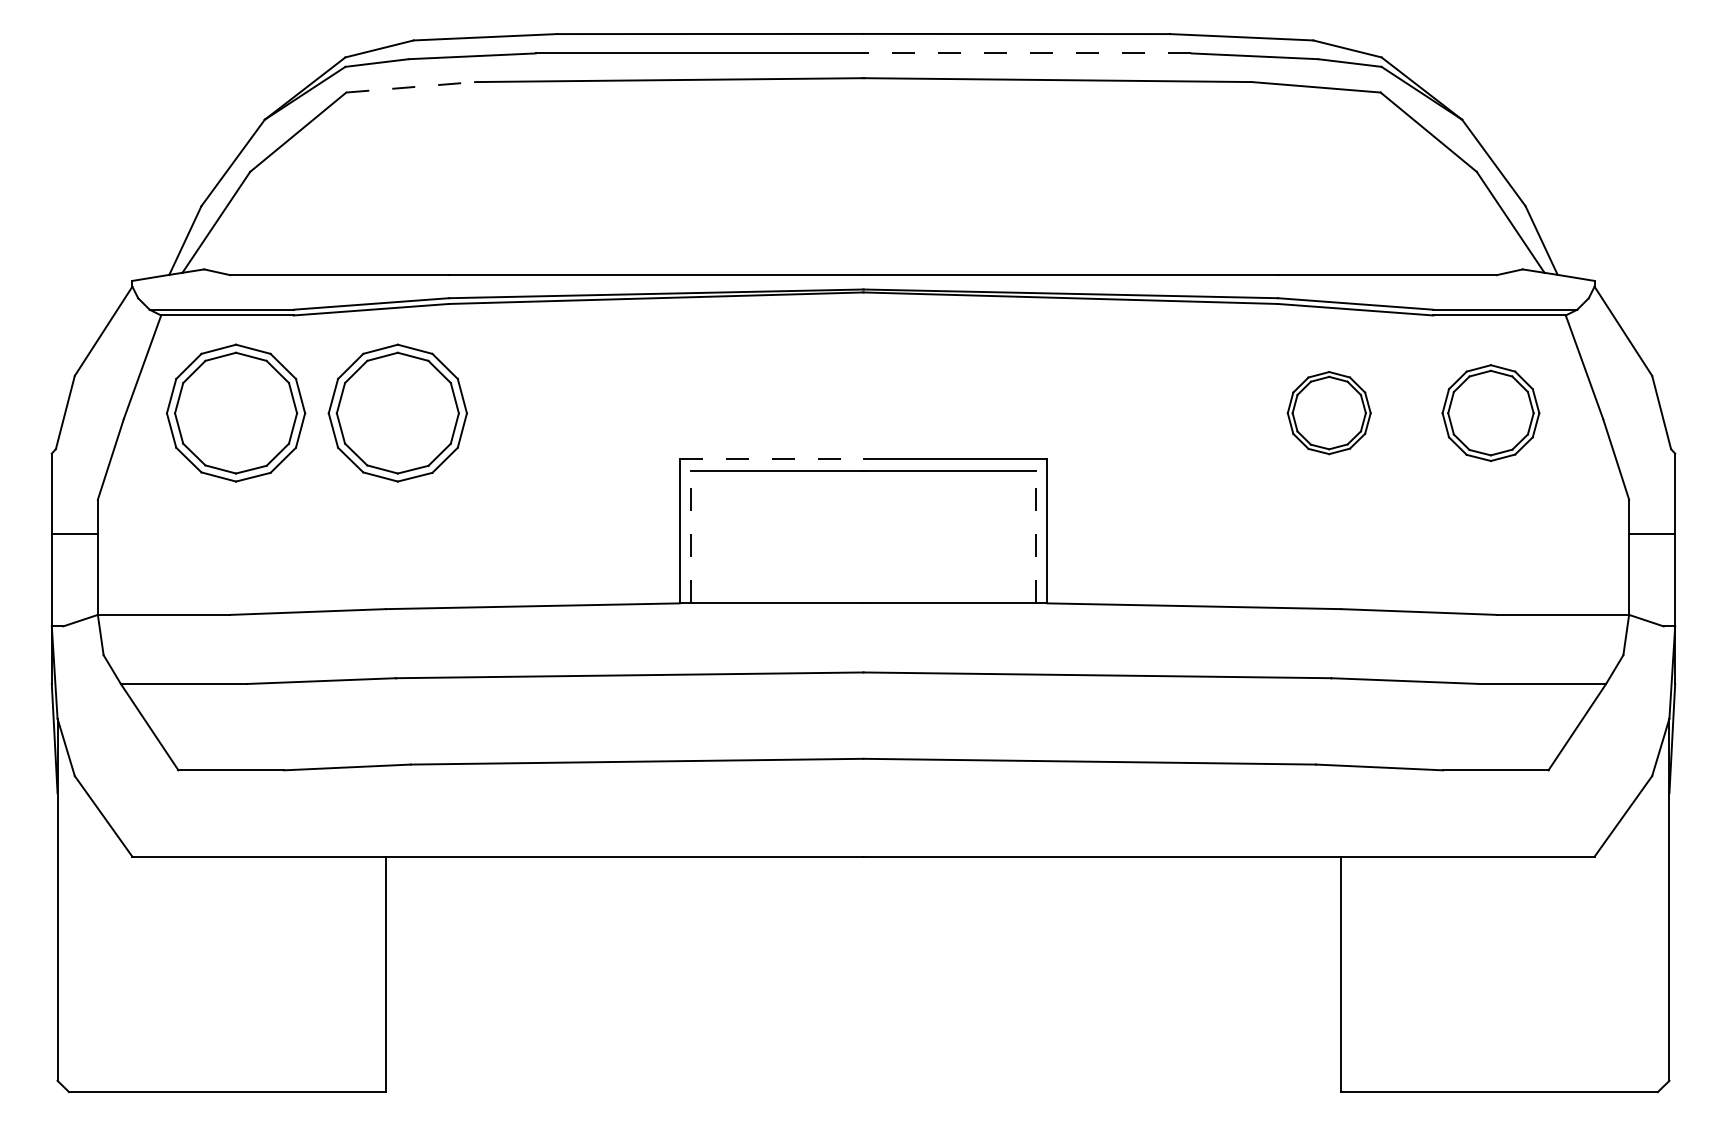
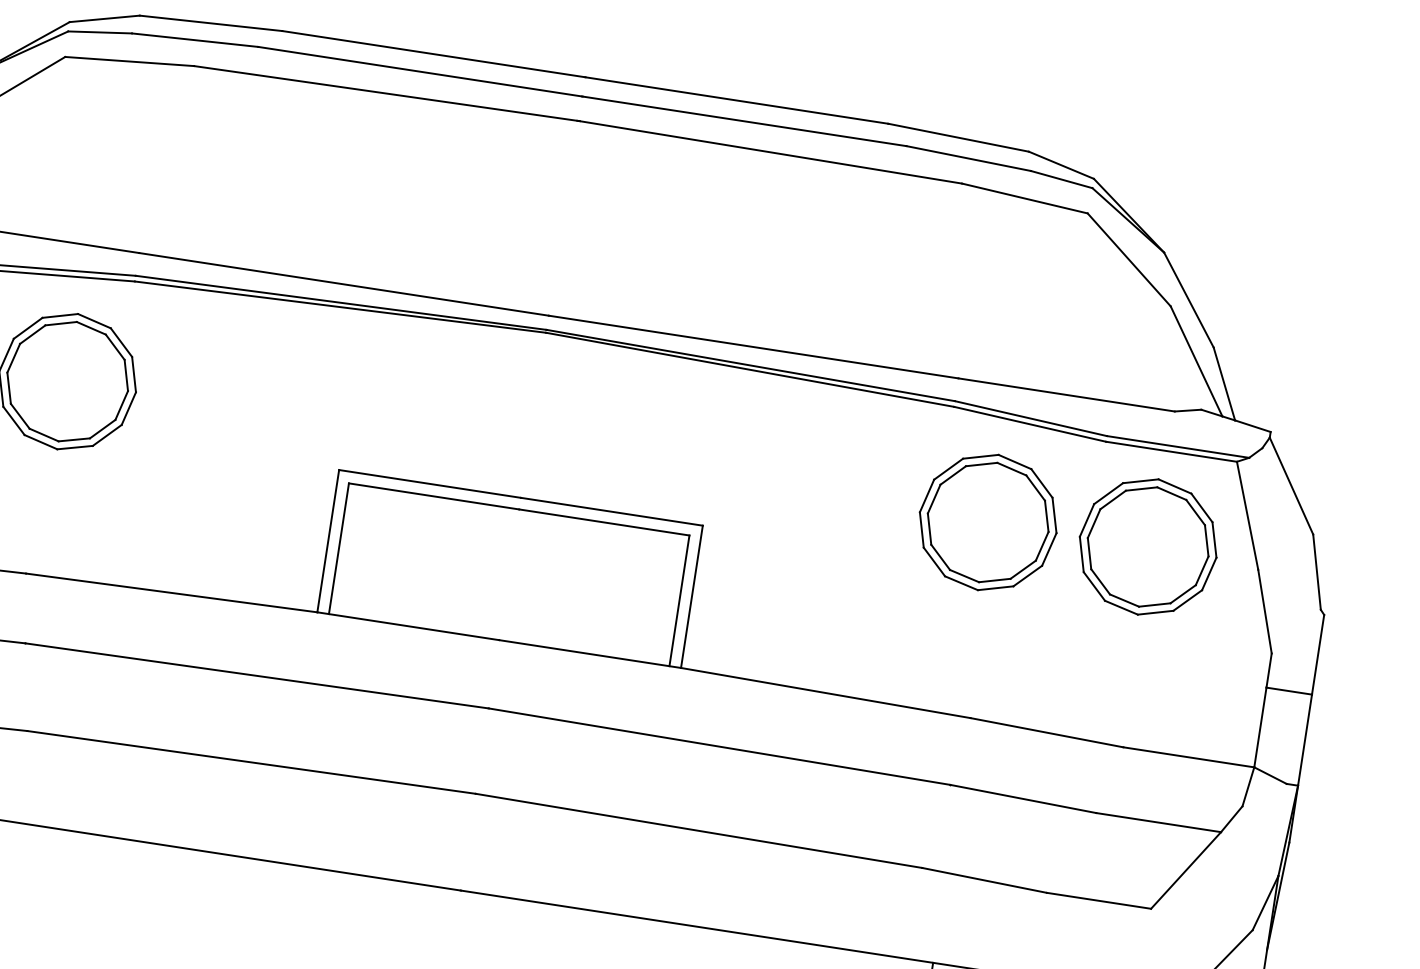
line: (1026, 53) -> (743, 121), dashed -> solid
line: (410, 87) -> (129, 61), dashed -> solid
part: (1329, 412) -> (988, 521), size x1.67
part: (1490, 412) -> (1147, 546), size x1.43
line: (771, 459) -> (430, 484), dashed -> solid
line: (691, 536) -> (339, 548), dashed -> solid
line: (1035, 536) -> (679, 600), dashed -> solid

